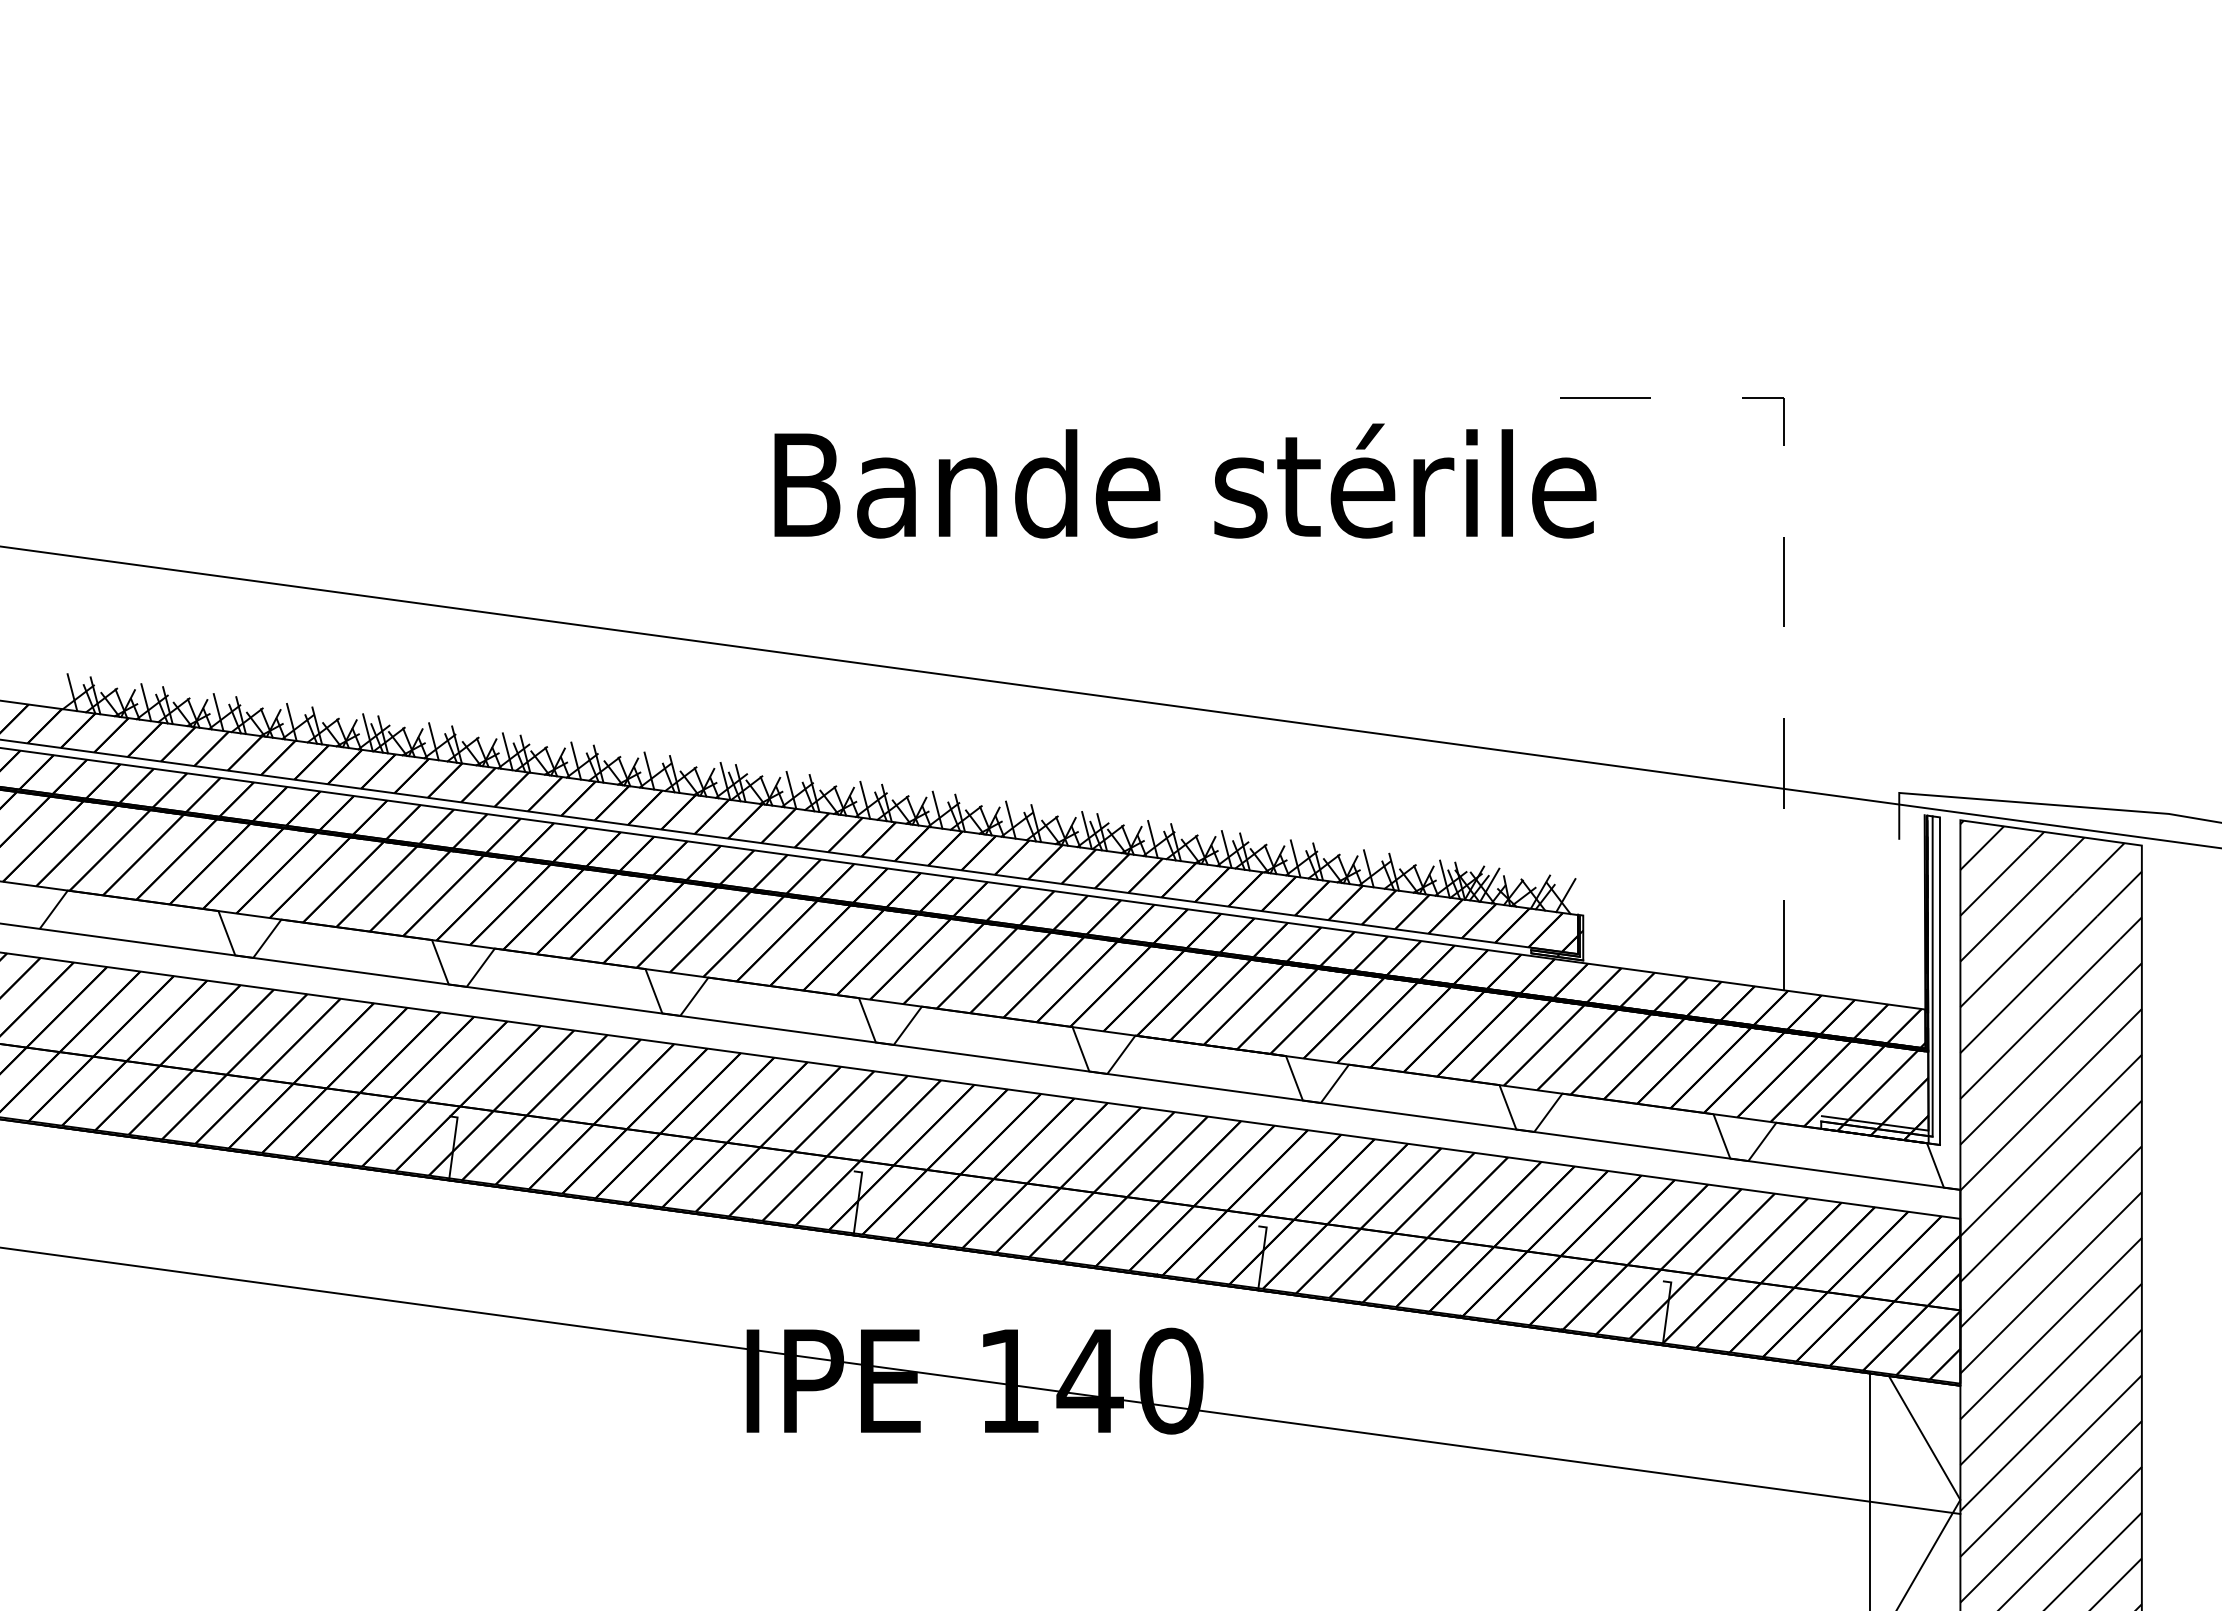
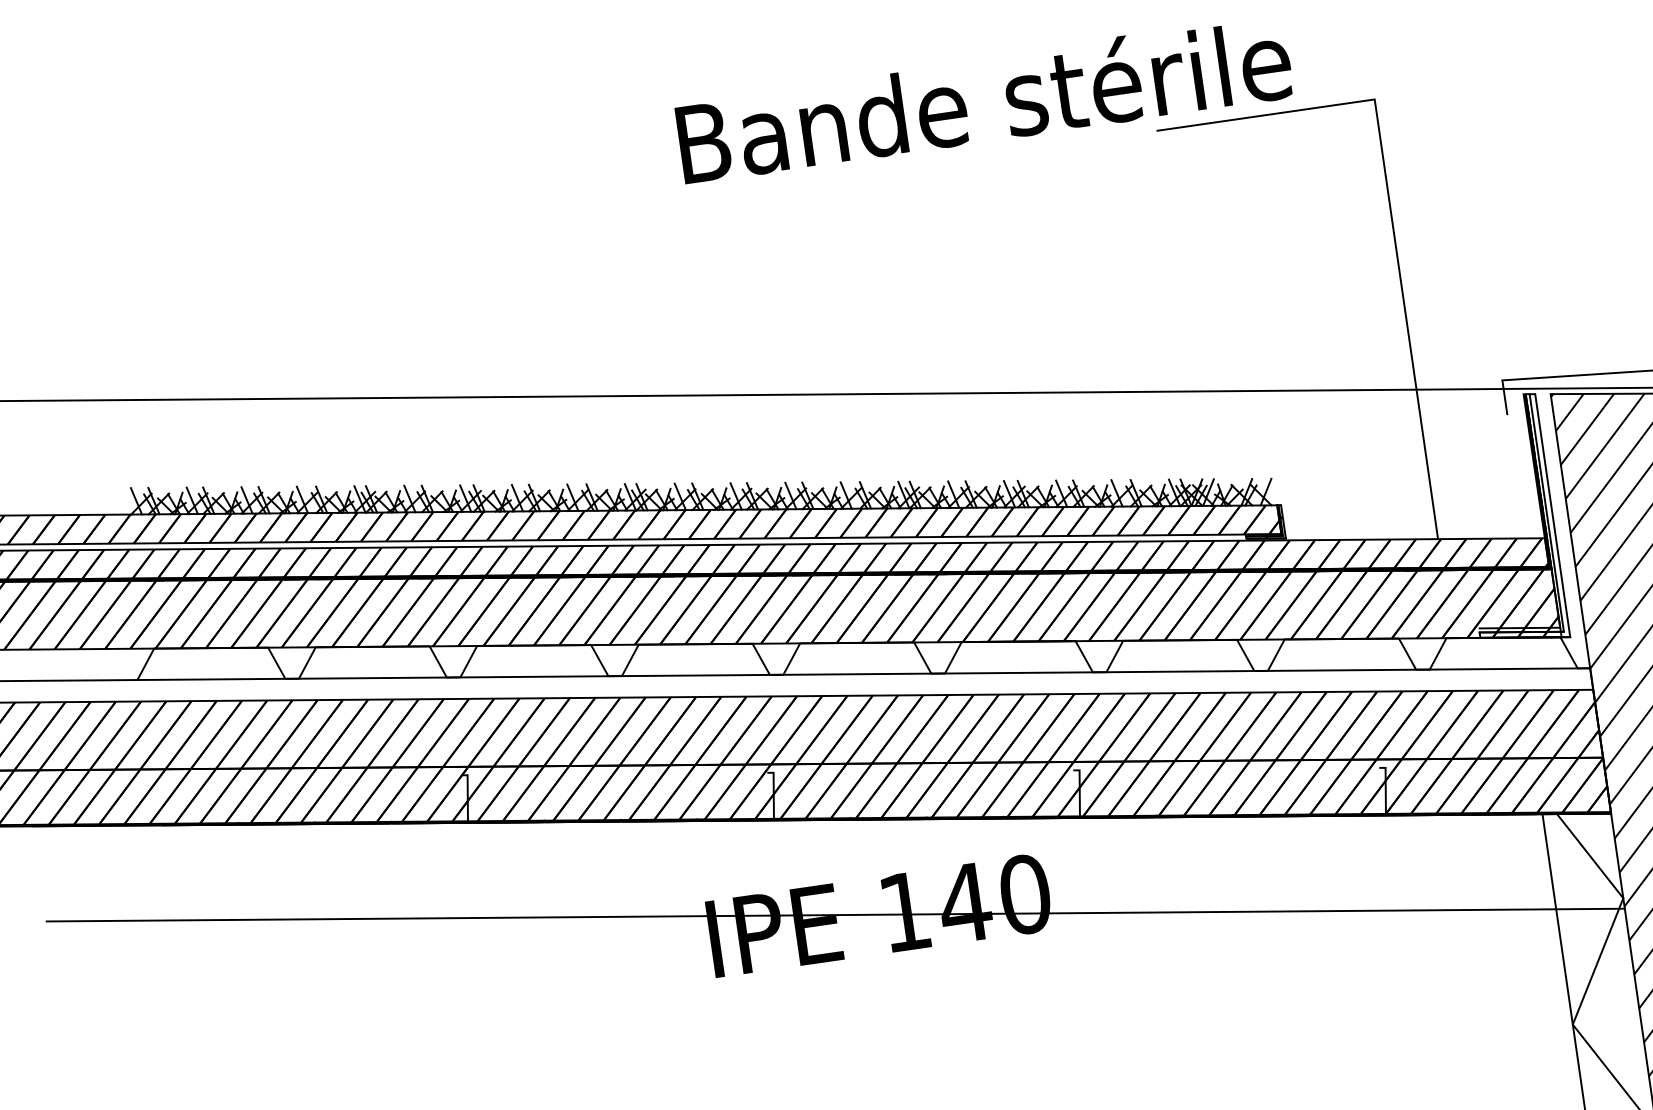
text: (1185, 480) -> (984, 98), moved
line: (1784, 545) -> (1390, 209), dashed -> solid

